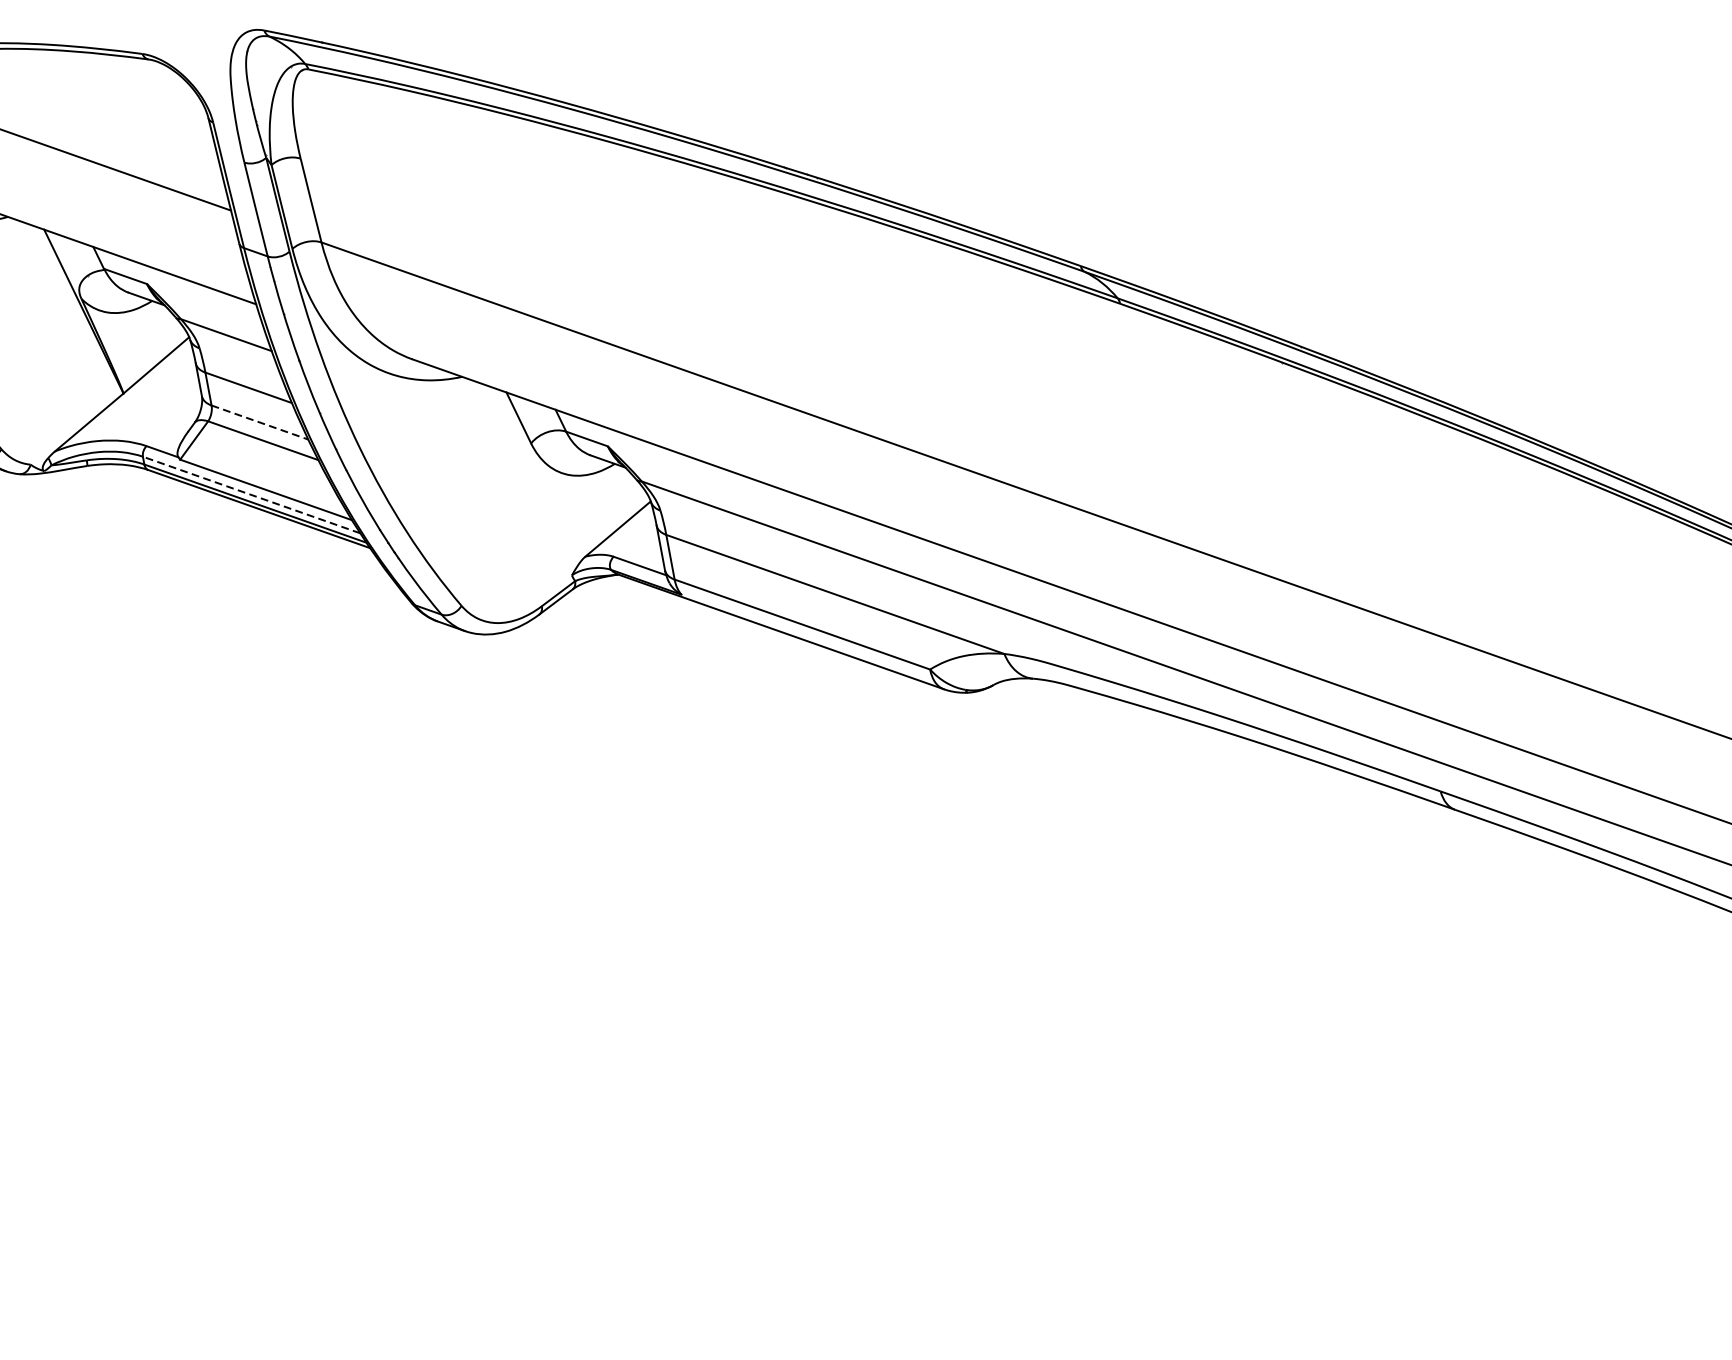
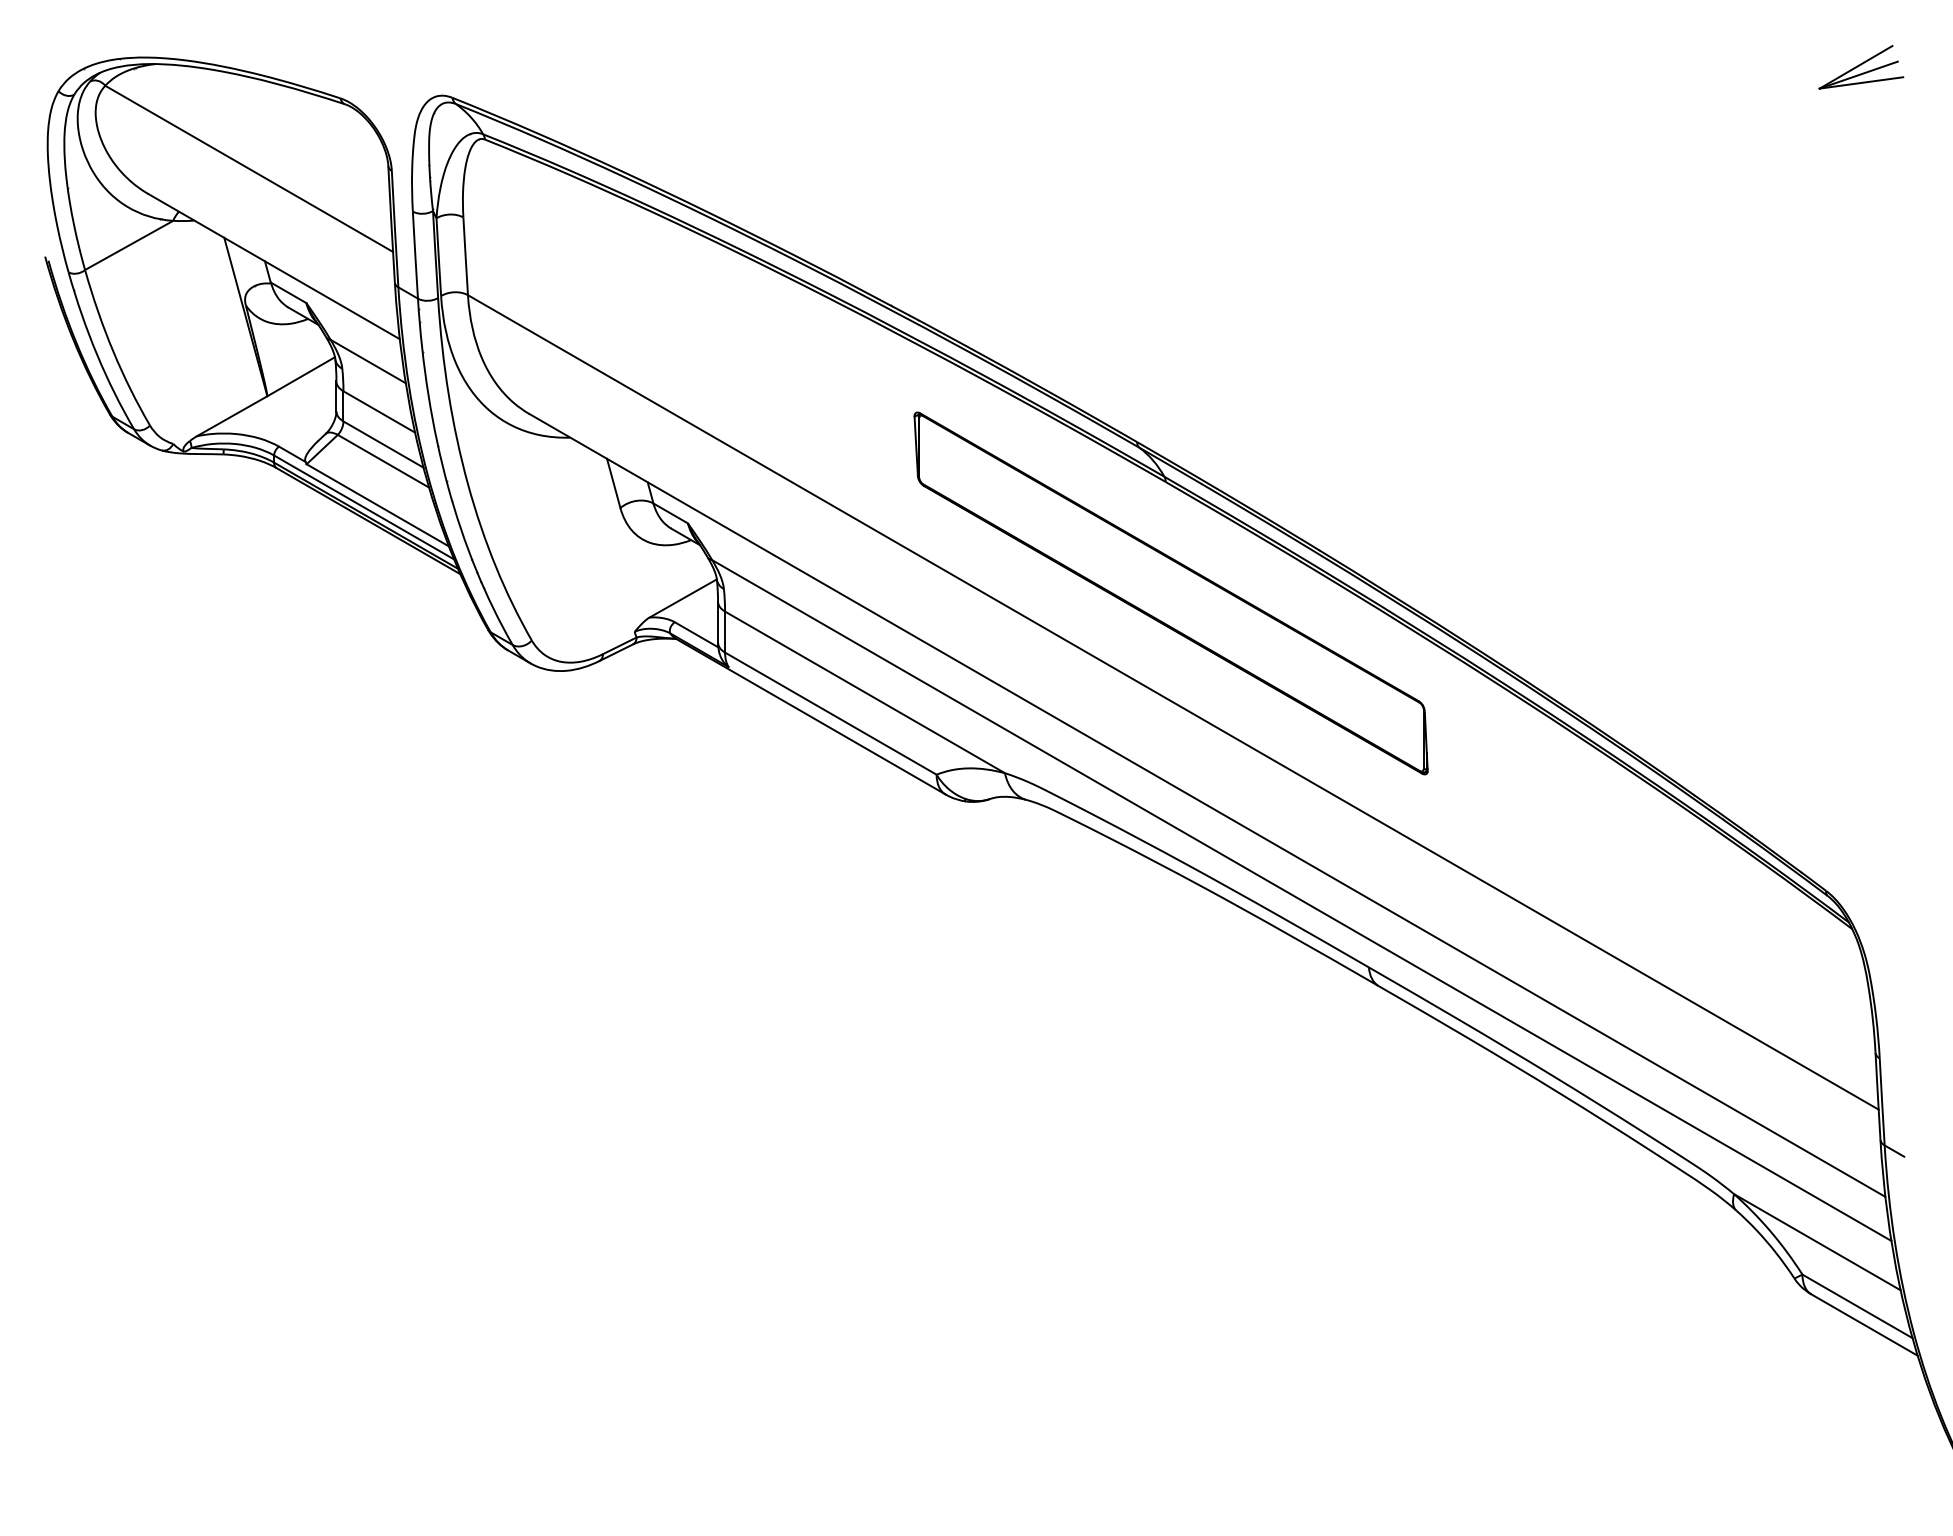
line: (259, 422) -> (383, 444), dashed -> solid
part: (1148, 424) -> (1170, 593), added
line: (252, 495) -> (364, 507), dashed -> solid

